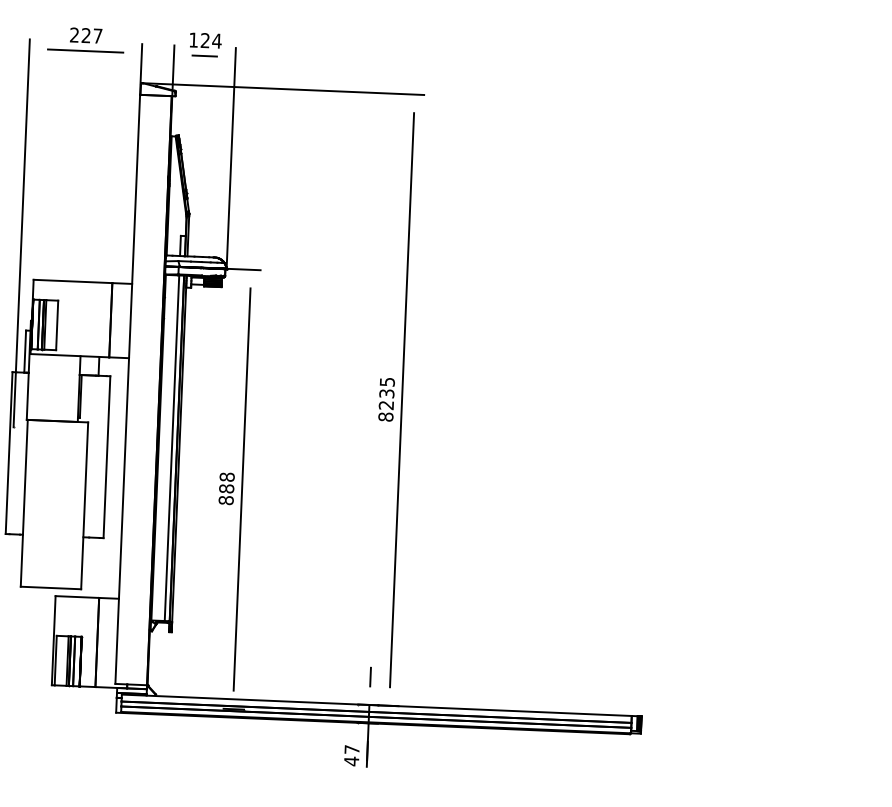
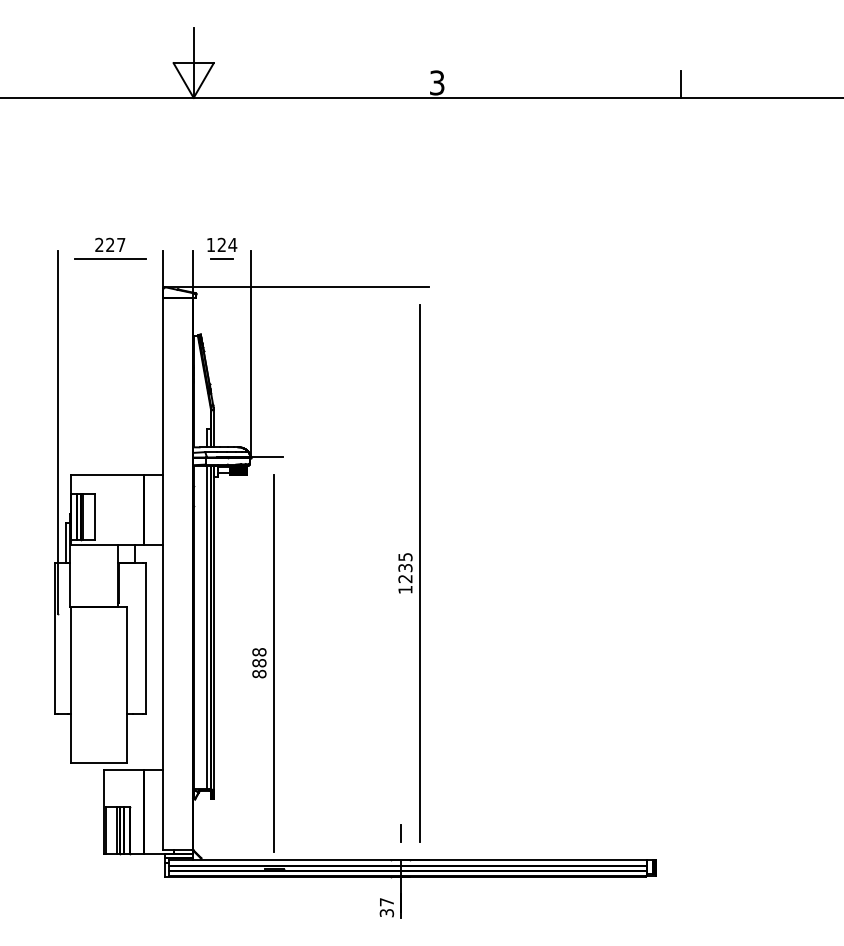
text: (385, 416) -> (405, 589), 8235 -> 1235
text: (351, 760) -> (386, 912), 47 -> 37

